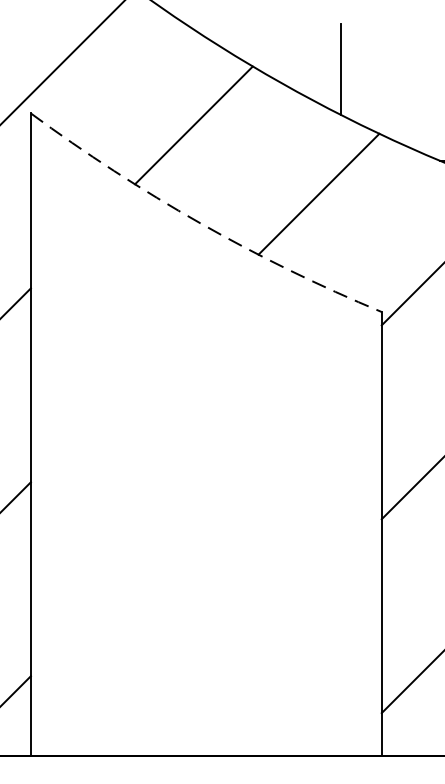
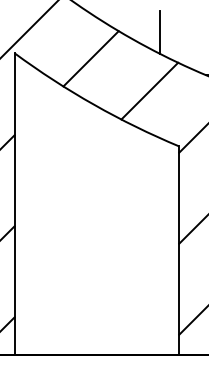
arc: (201, 222) -> (94, 104), dashed -> solid

